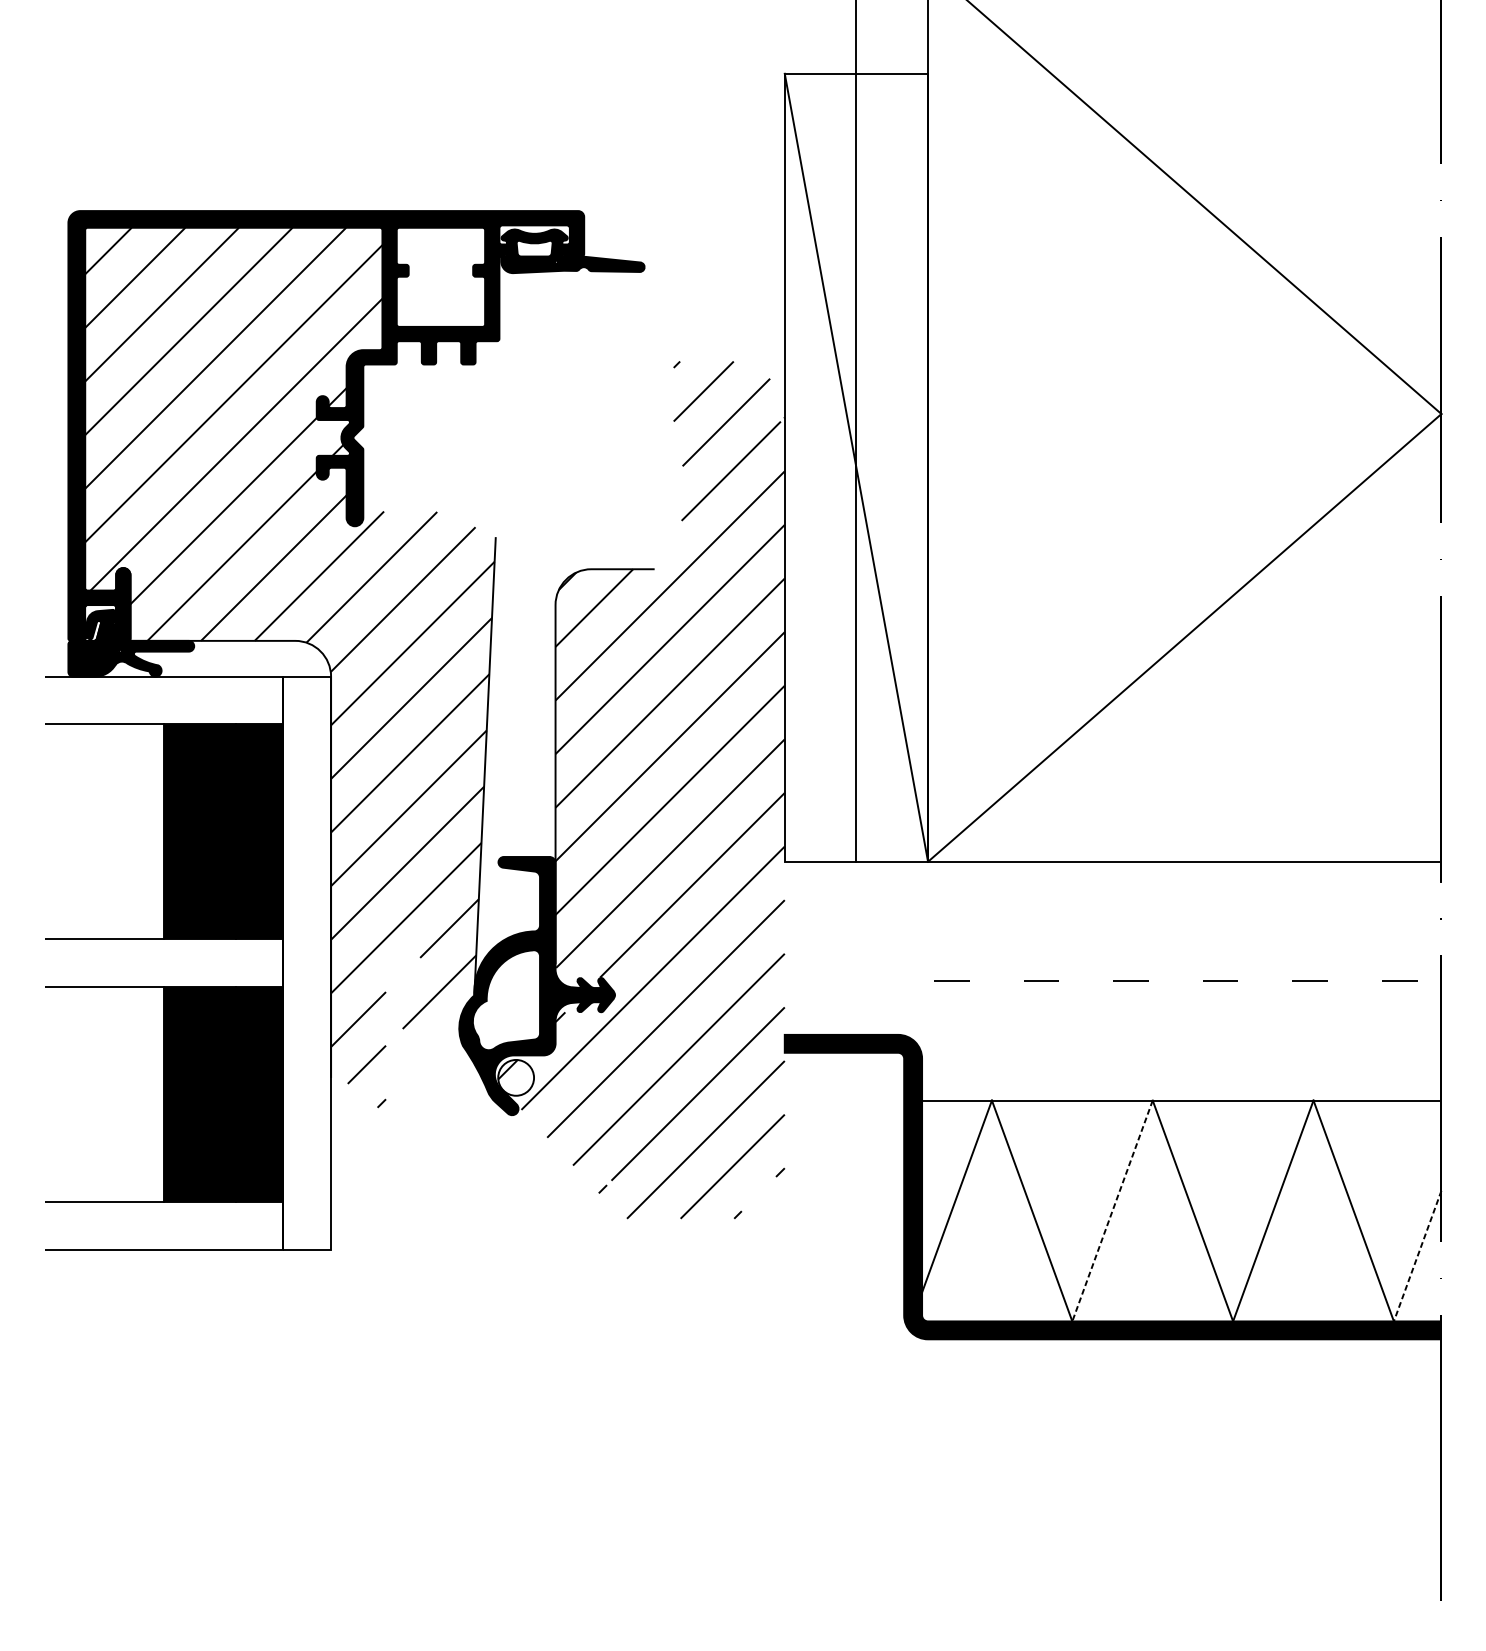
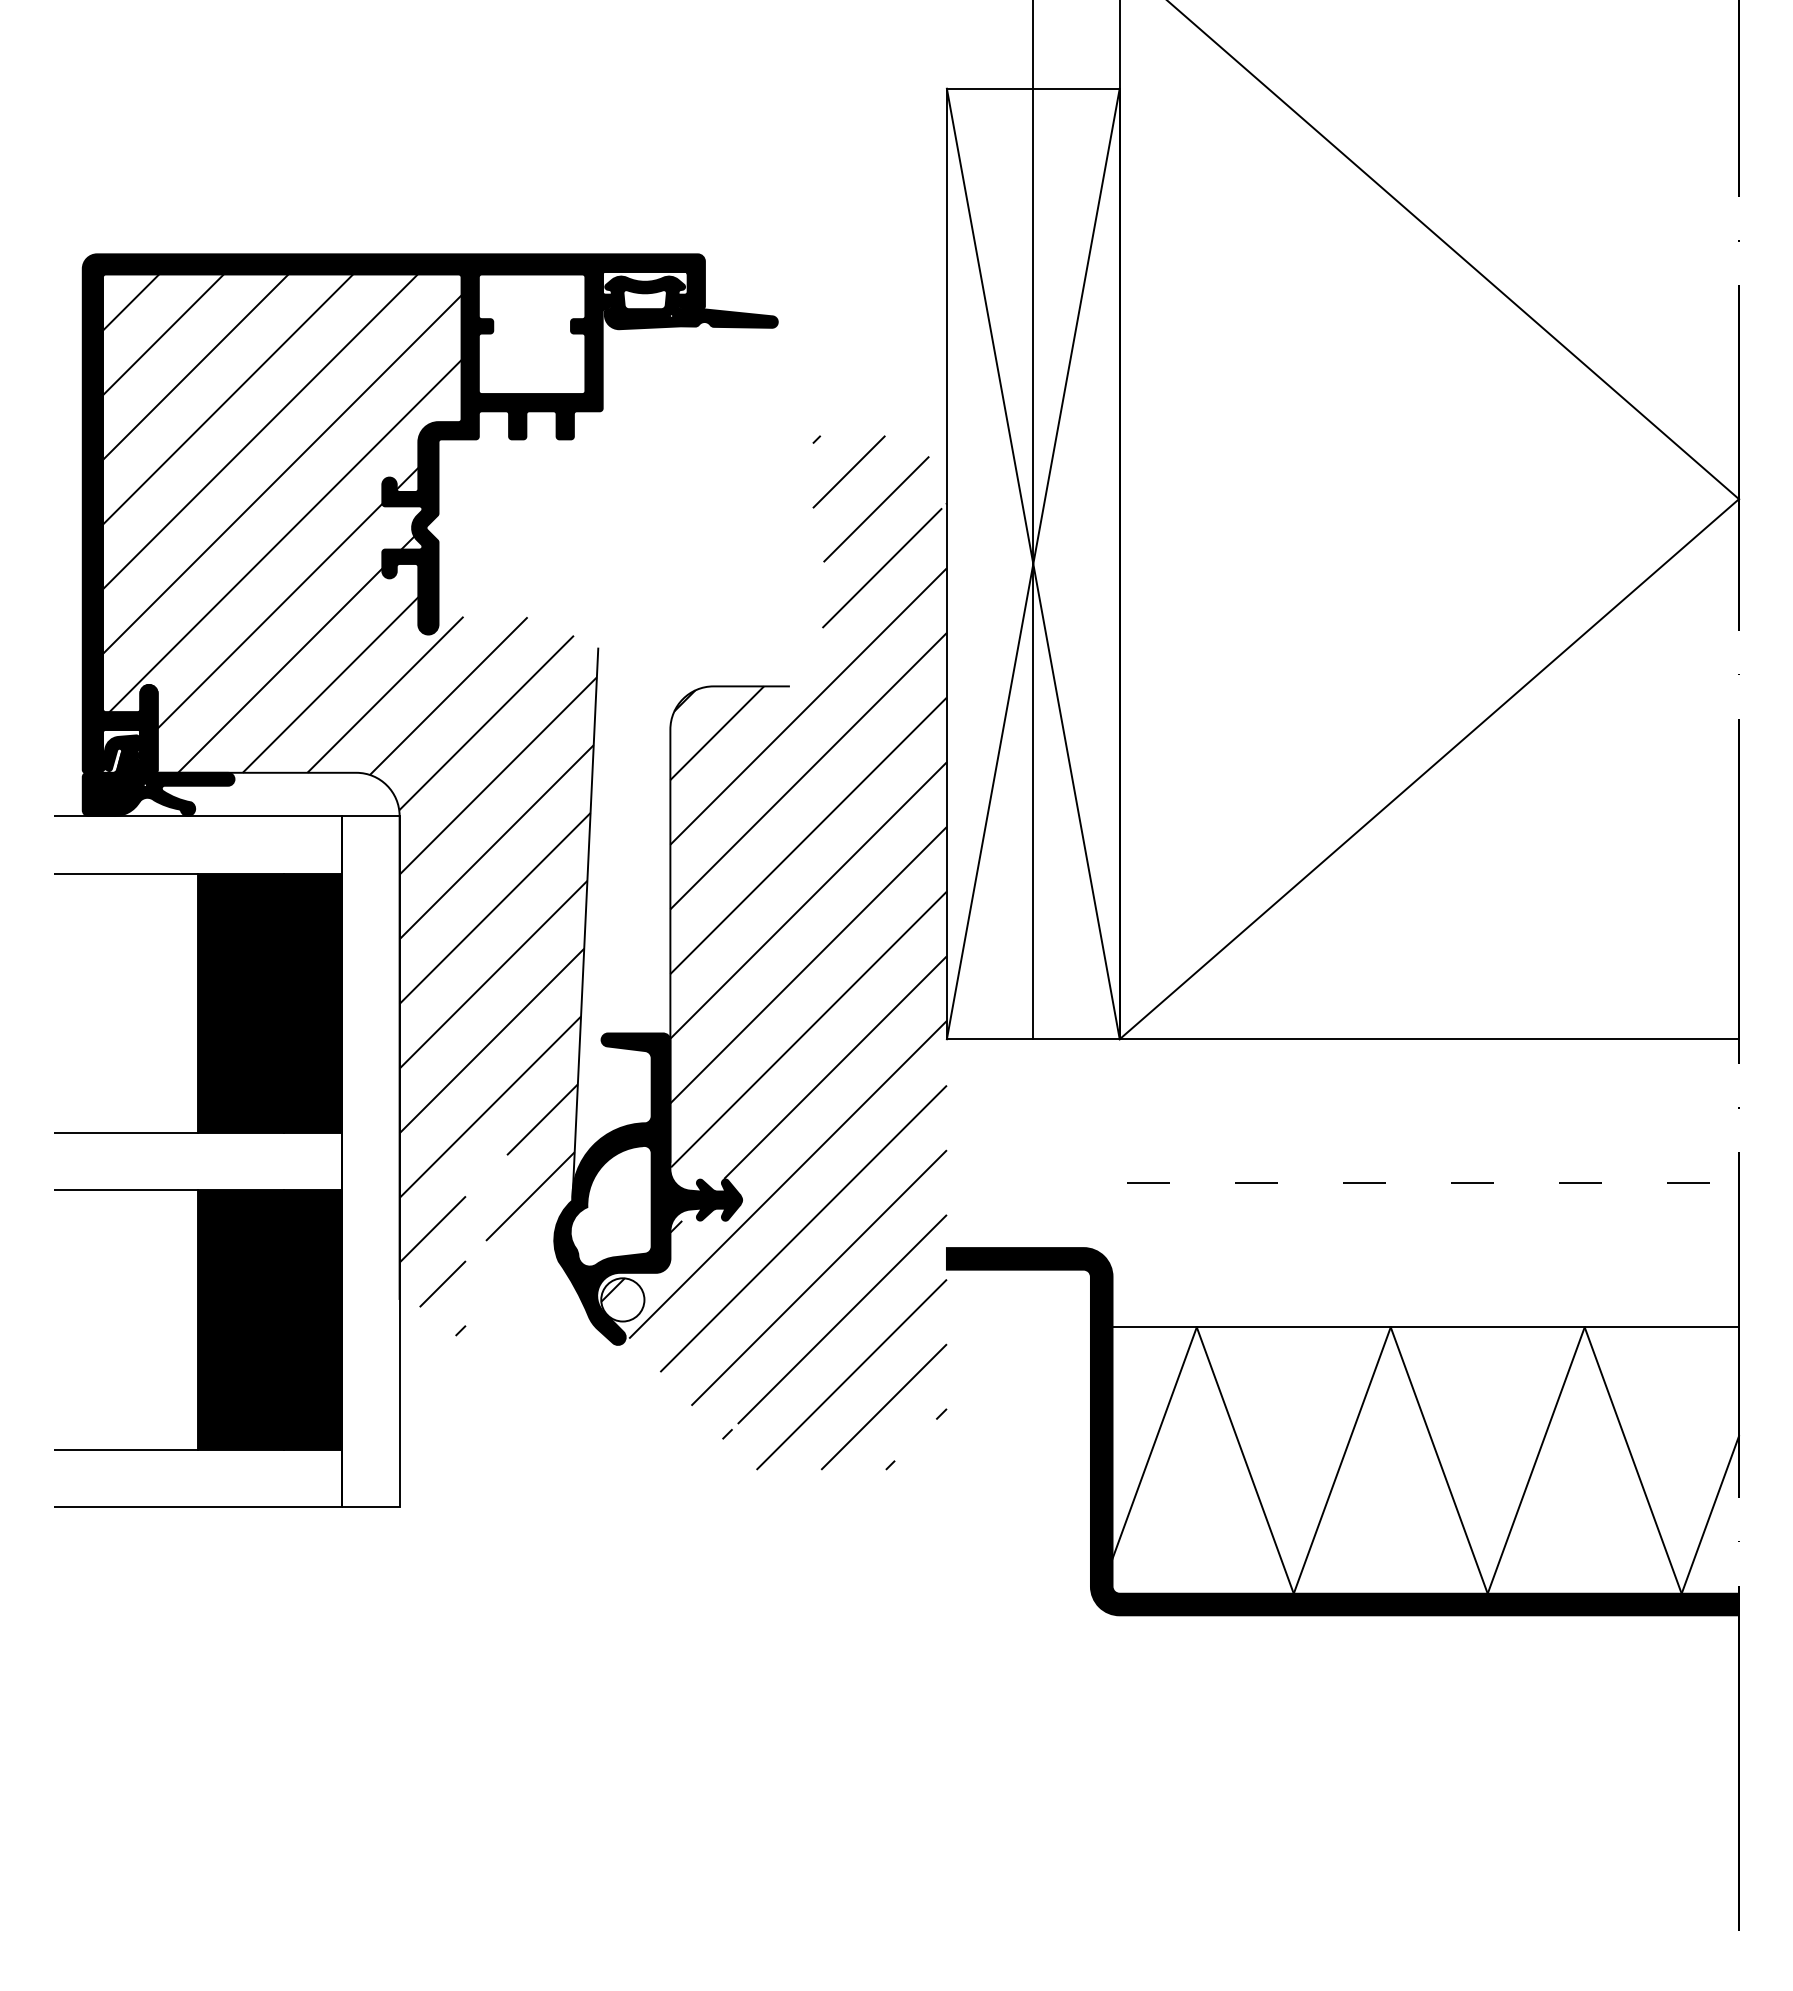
line: (855, 467) -> (1032, 563), added
line: (1112, 1210) -> (1342, 1460), dashed -> solid
line: (1417, 1255) -> (1710, 1514), dashed -> solid

